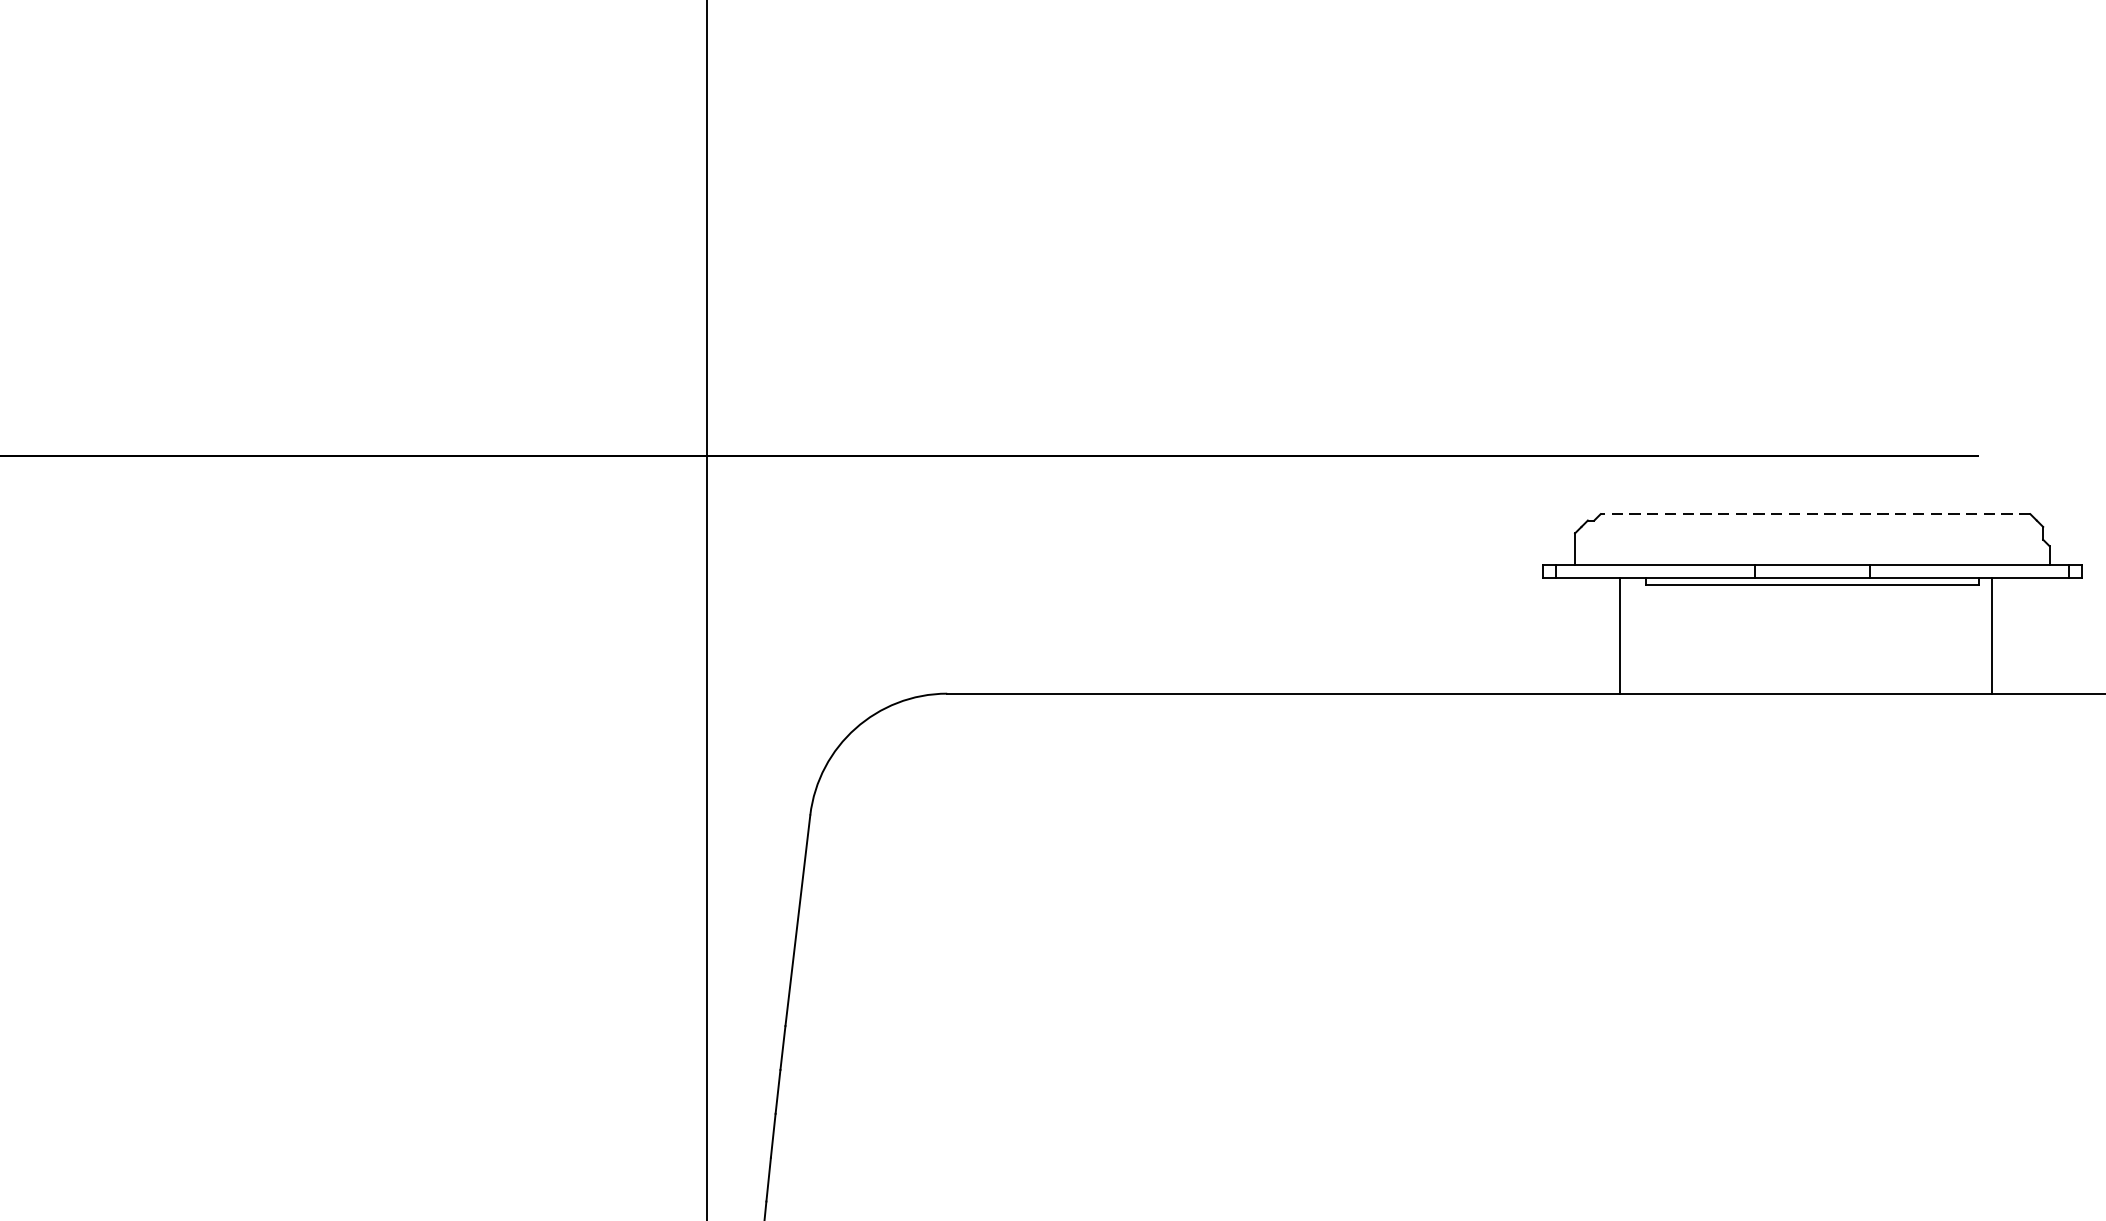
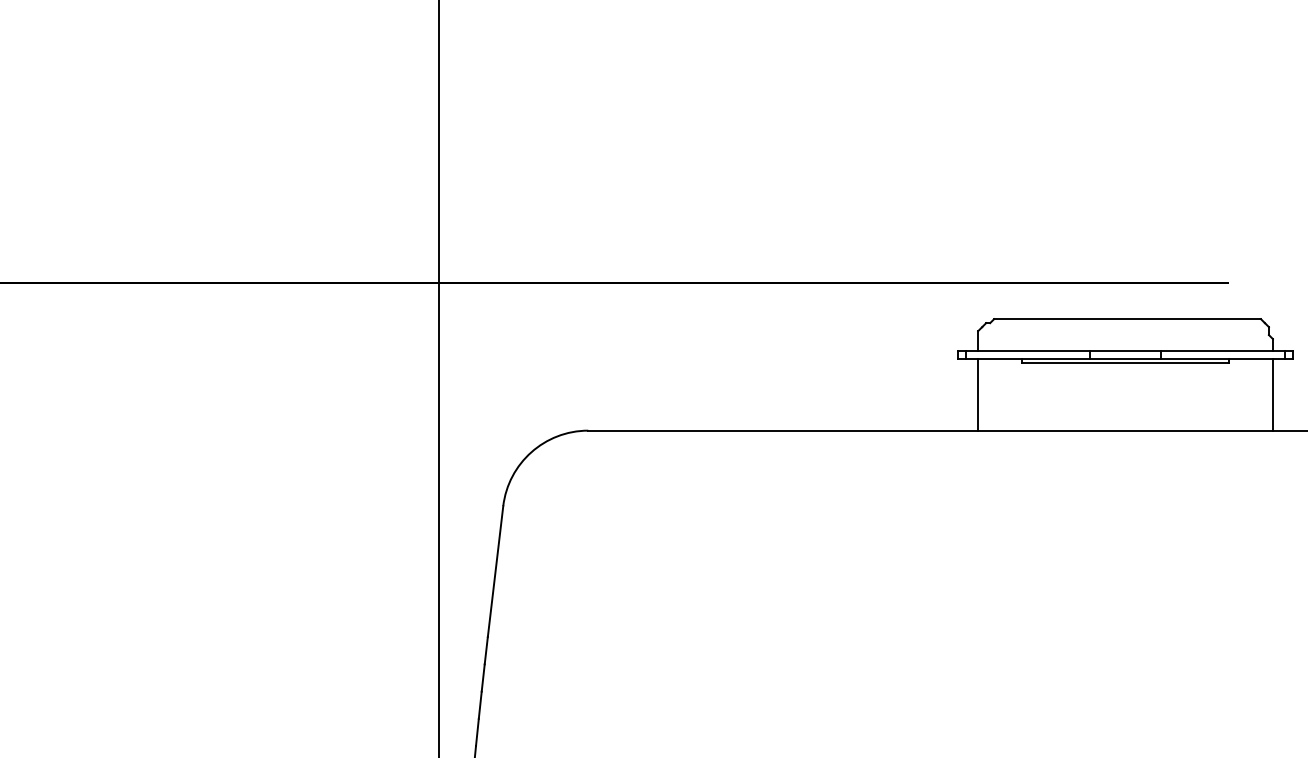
line: (1815, 514) -> (1127, 319), dashed -> solid
line: (1620, 635) -> (978, 394), moved
line: (1990, 635) -> (1272, 394), moved

